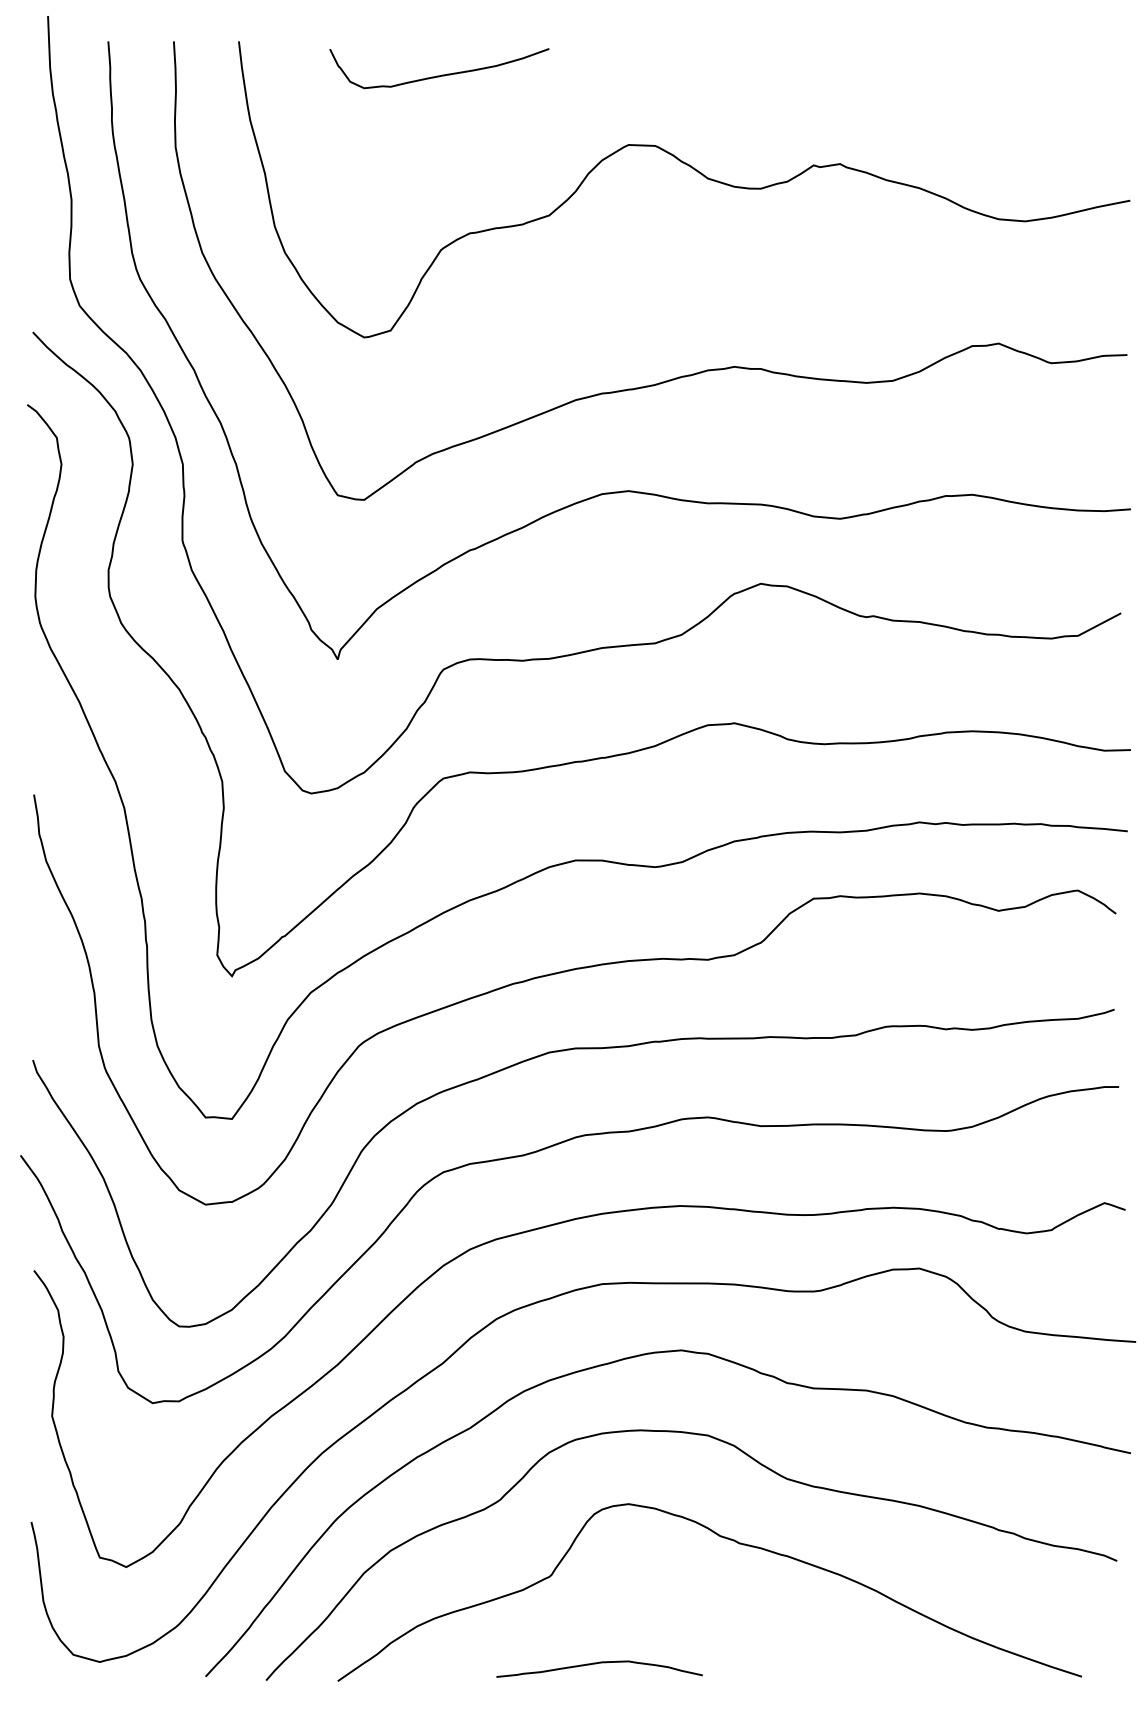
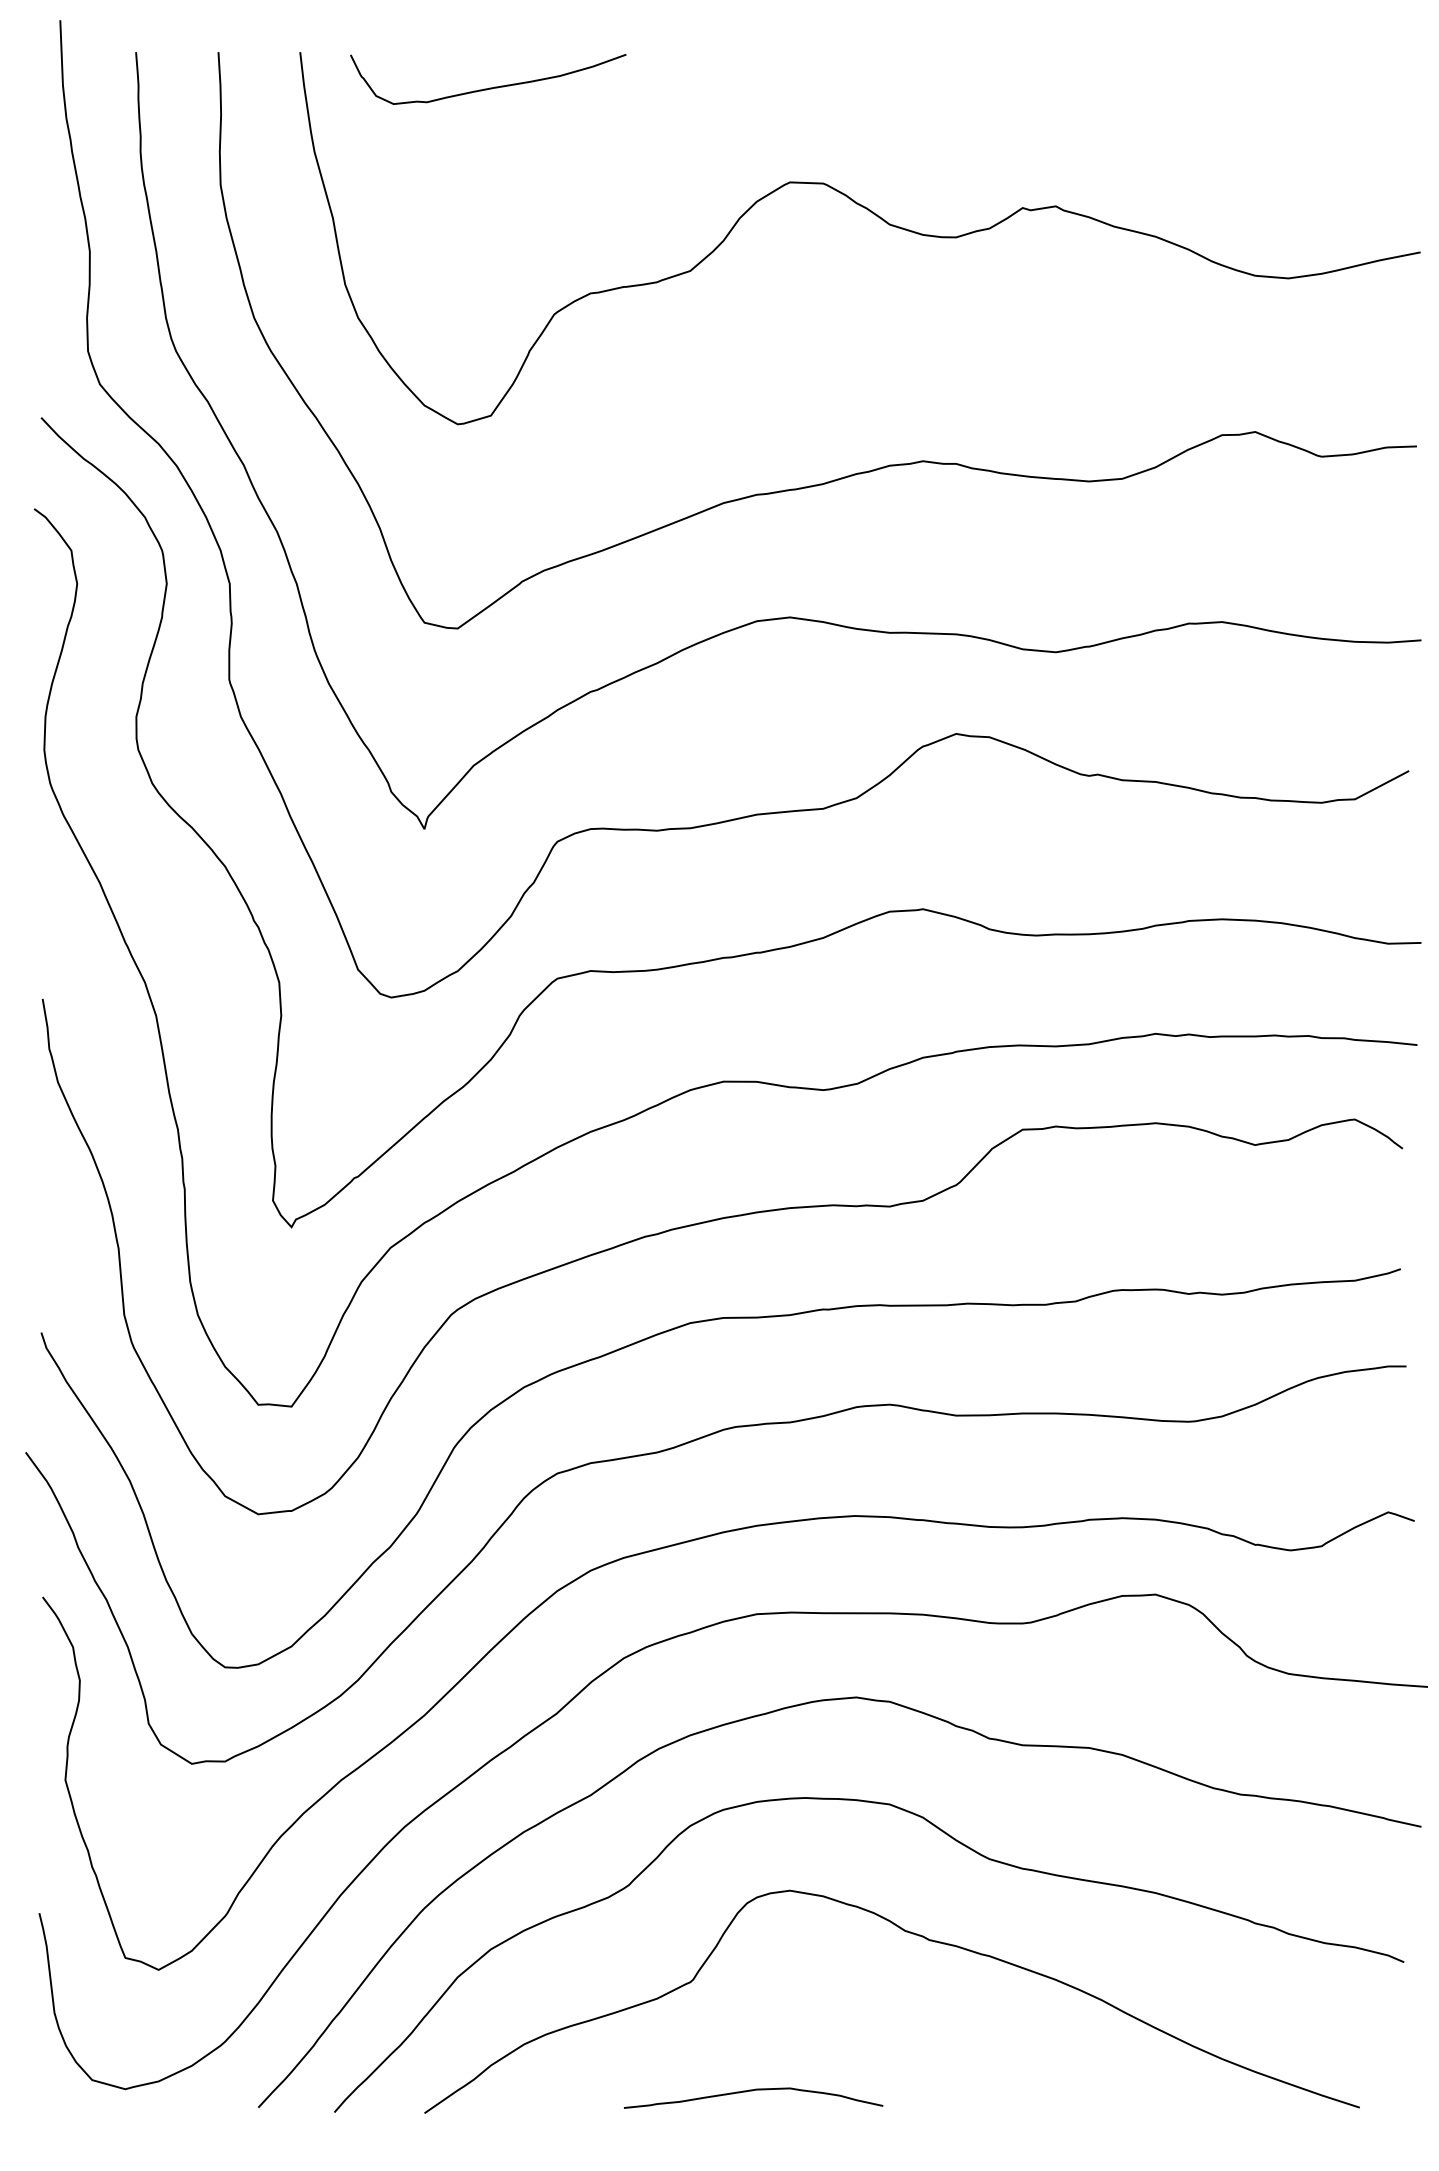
curve: (440, 75) -> (489, 87), moved

